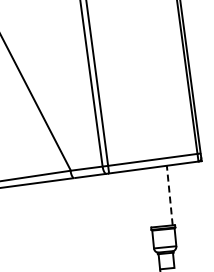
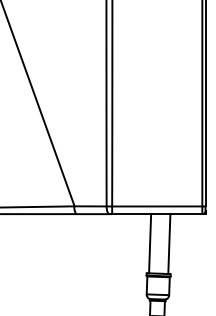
line: (169, 195) -> (169, 244), dashed -> solid
line: (151, 197) -> (150, 243), added

